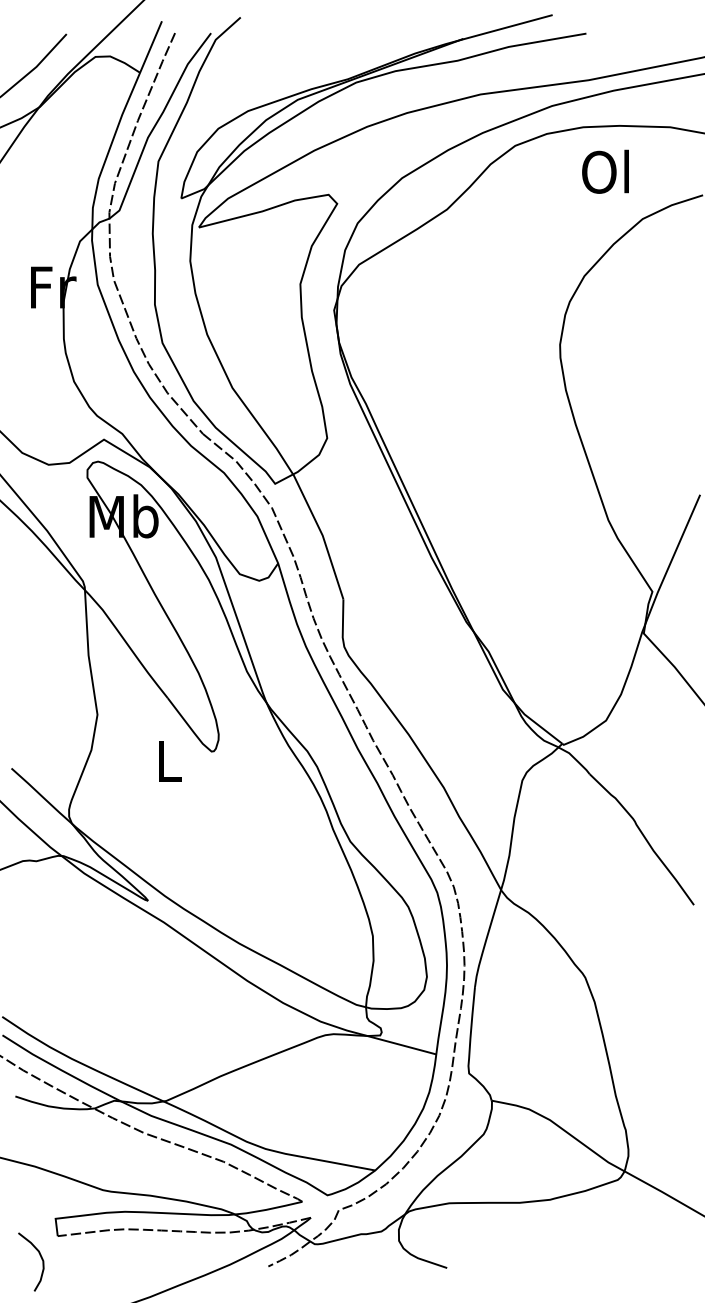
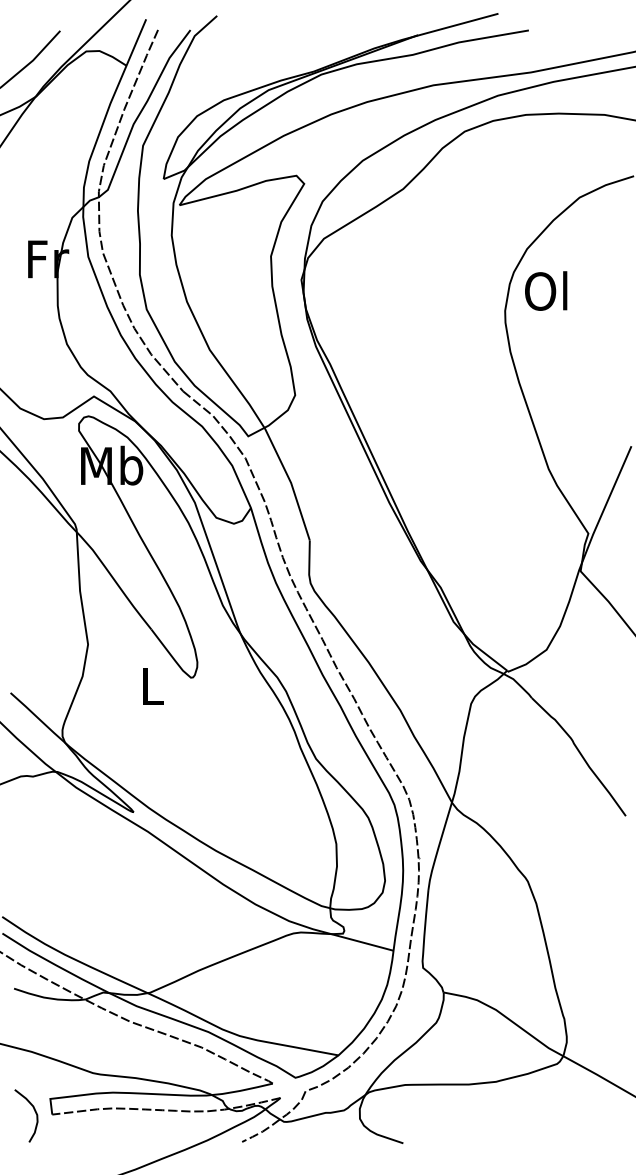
text: (605, 171) -> (546, 290), moved
curve: (40, 1257) -> (34, 1111), moved

